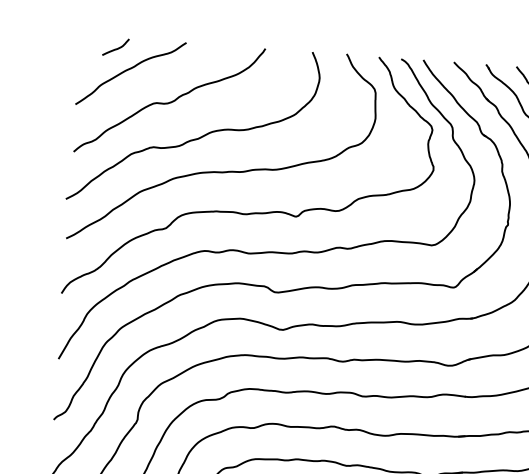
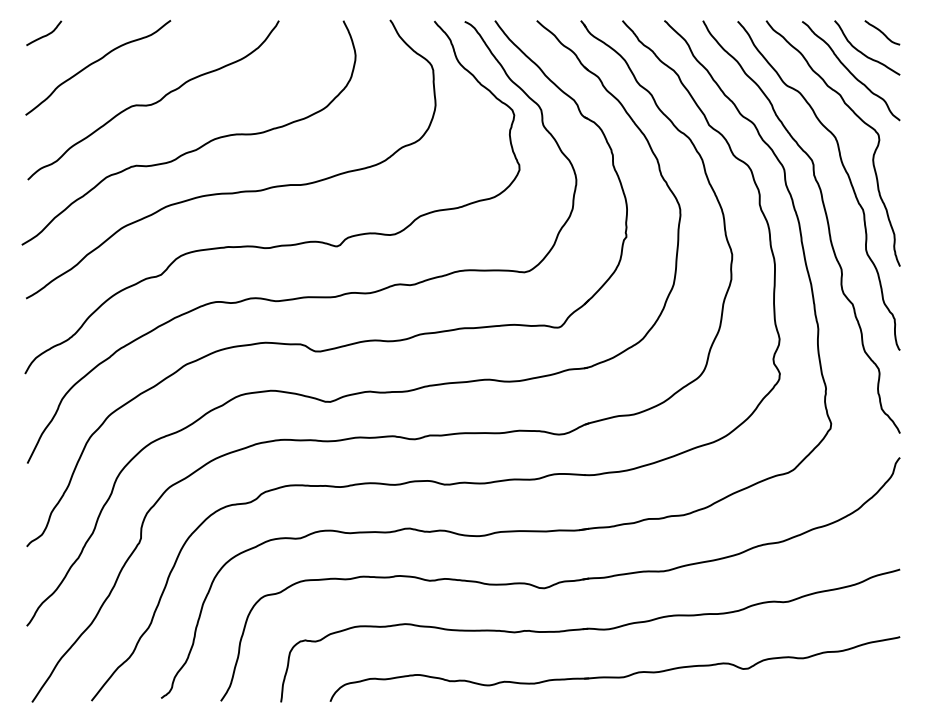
curve: (117, 48) -> (46, 34), moved

